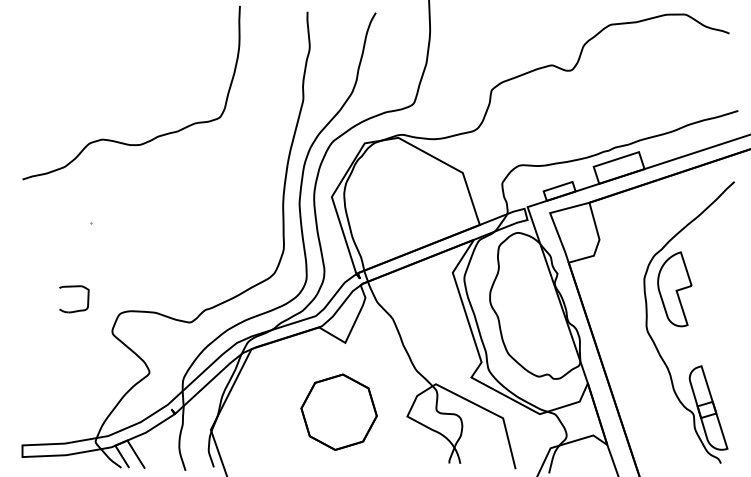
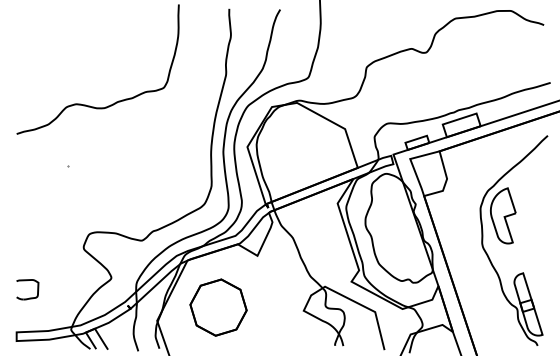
part: (74, 310) -> (27, 298), moved
part: (338, 411) -> (218, 307), moved

